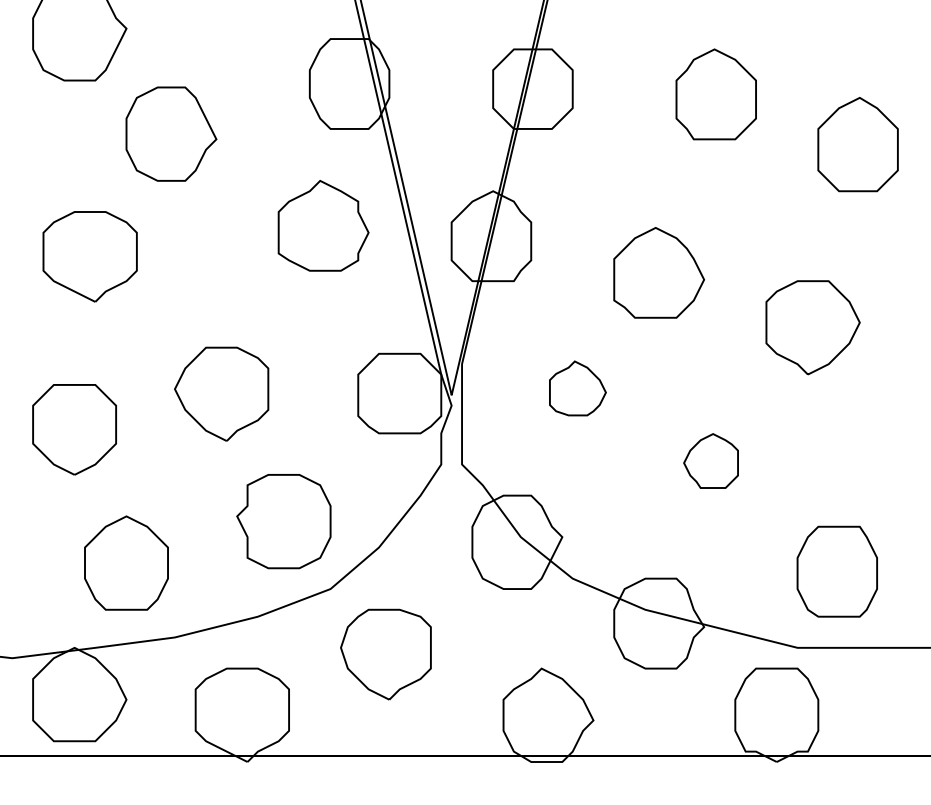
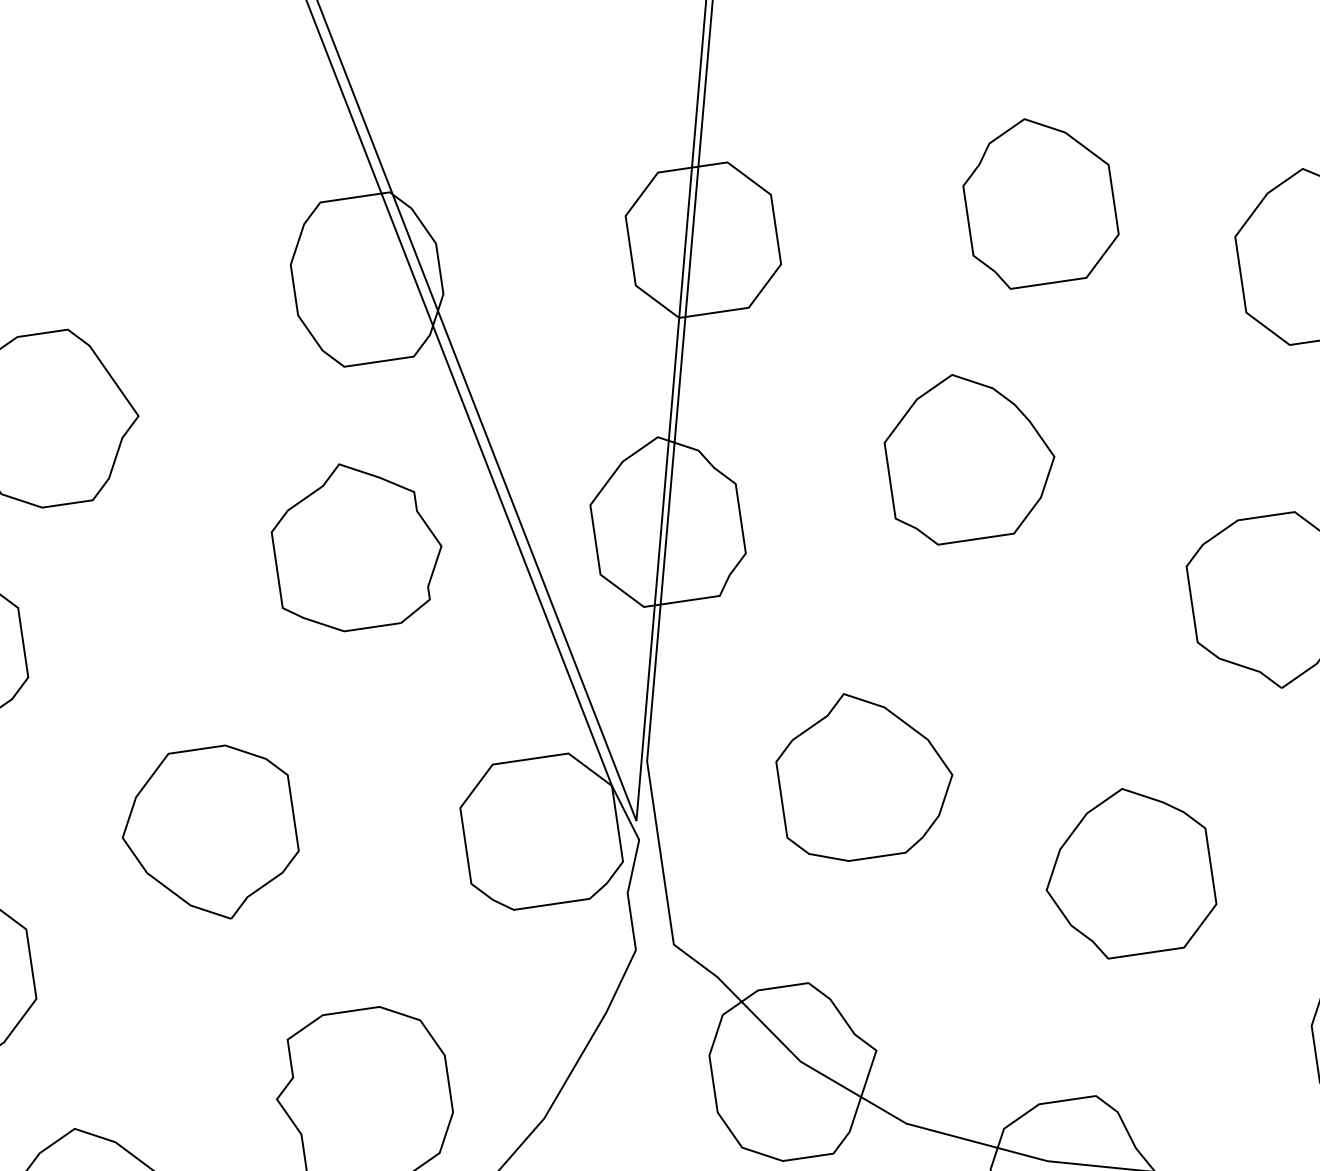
part: (658, 272) -> (969, 455), moved
part: (577, 388) -> (864, 775), size x1.67
part: (221, 393) -> (208, 833), moved
part: (710, 460) -> (1126, 871), size x1.67

